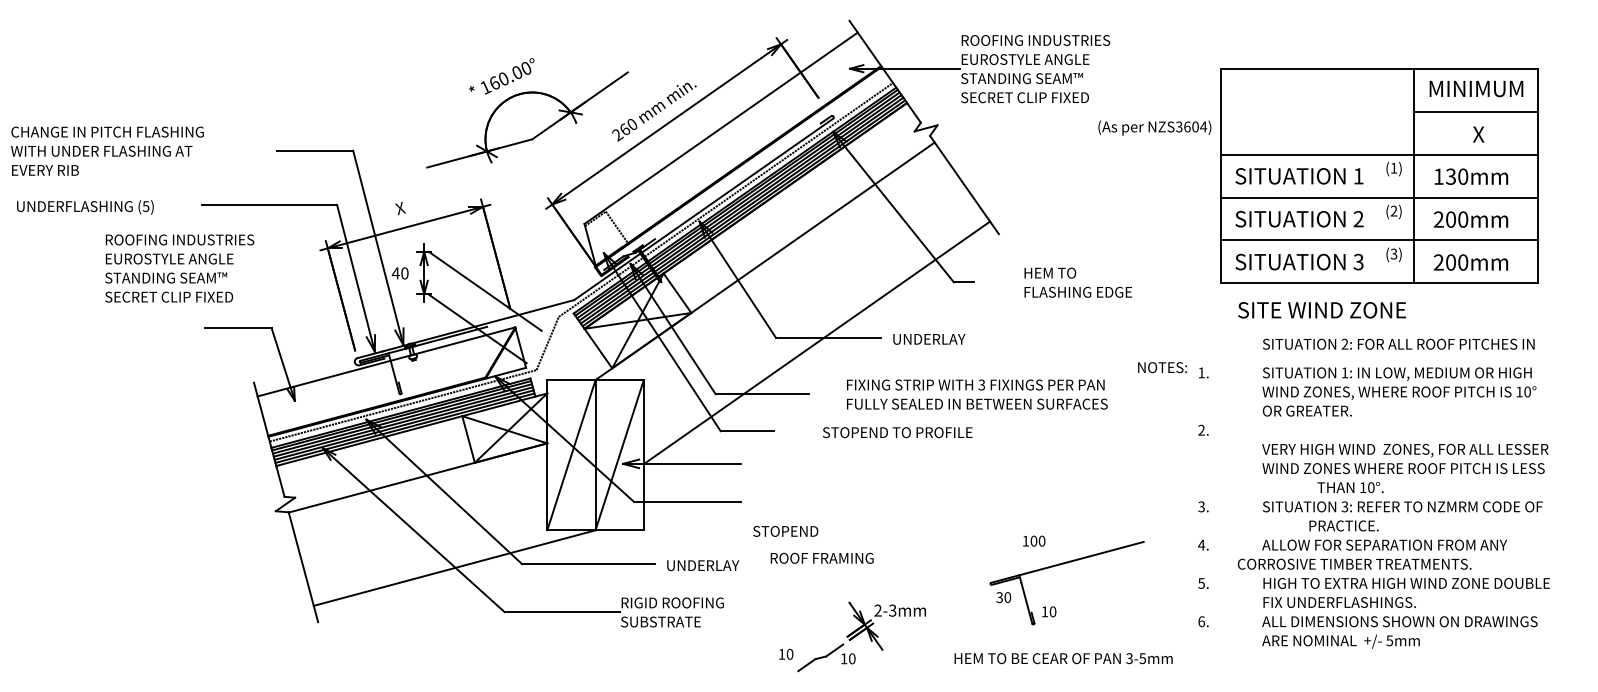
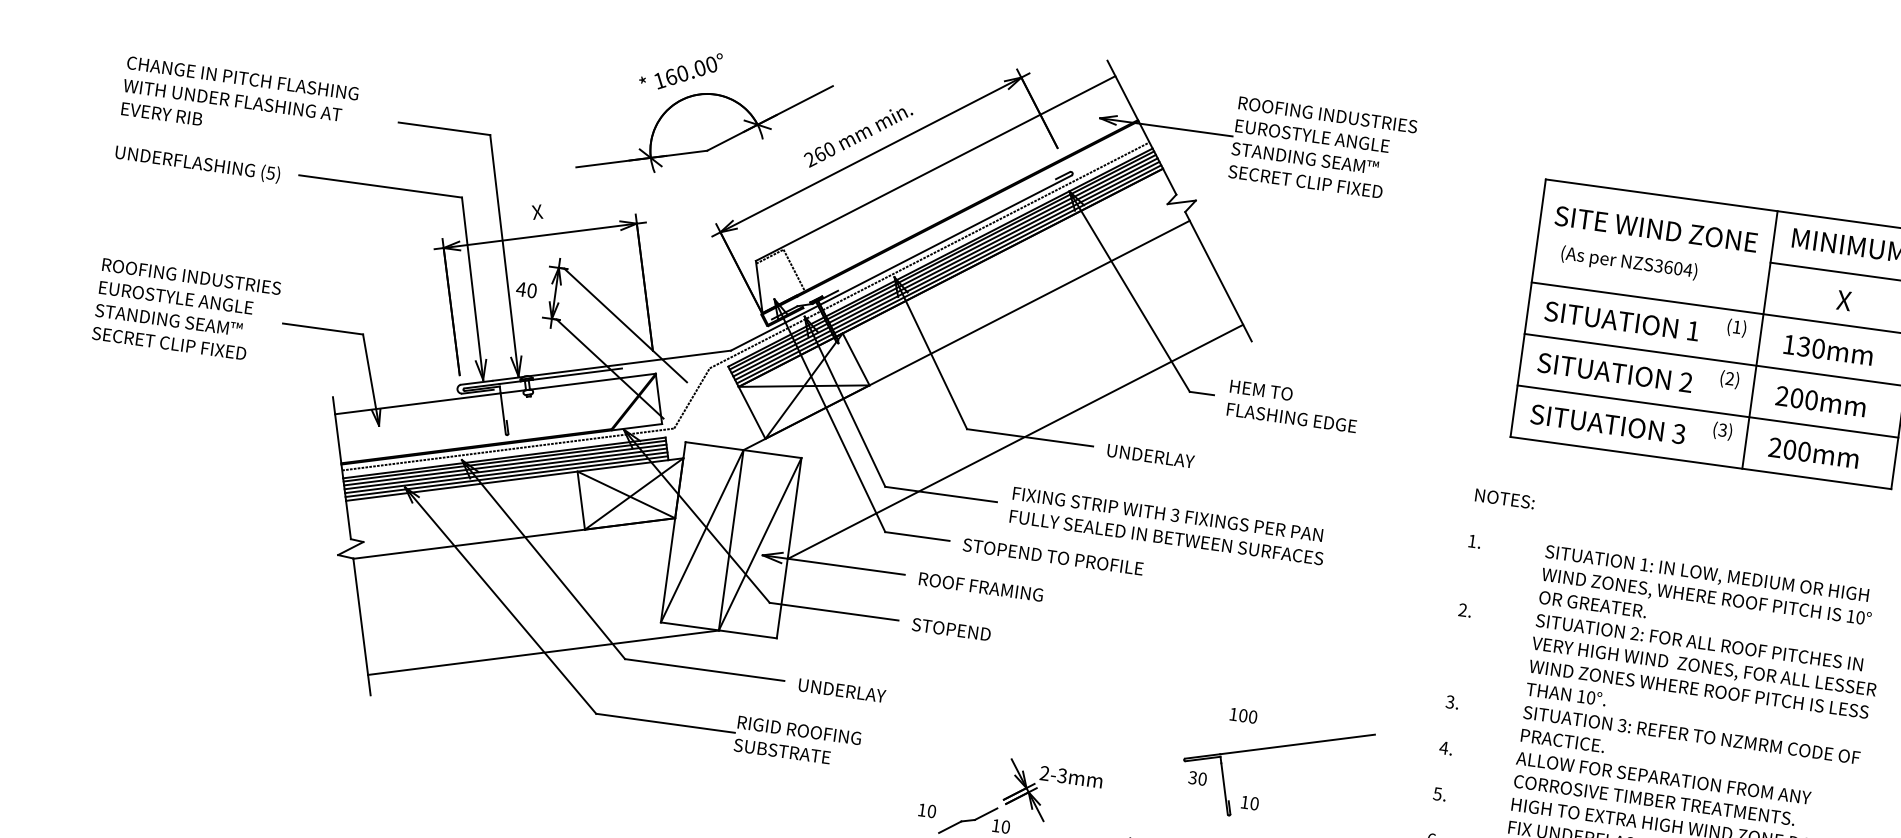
text: (1154, 127) -> (1628, 262), moved
text: (107, 150) -> (239, 100), moved
text: (85, 207) -> (197, 164), moved
text: (179, 268) -> (186, 310), moved
text: (1077, 282) -> (1292, 406), moved
text: (1321, 310) -> (1655, 229), moved
text: (1398, 343) -> (1699, 641), moved
text: (1162, 367) -> (1504, 498), moved
text: (977, 394) -> (1168, 526), moved
text: (897, 432) -> (1052, 556), moved
text: (1350, 487) -> (1566, 694), moved
text: (1343, 525) -> (1562, 740), moved
text: (785, 531) -> (951, 629), moved
text: (821, 557) -> (980, 585), moved
text: (1354, 563) -> (1654, 799), moved

